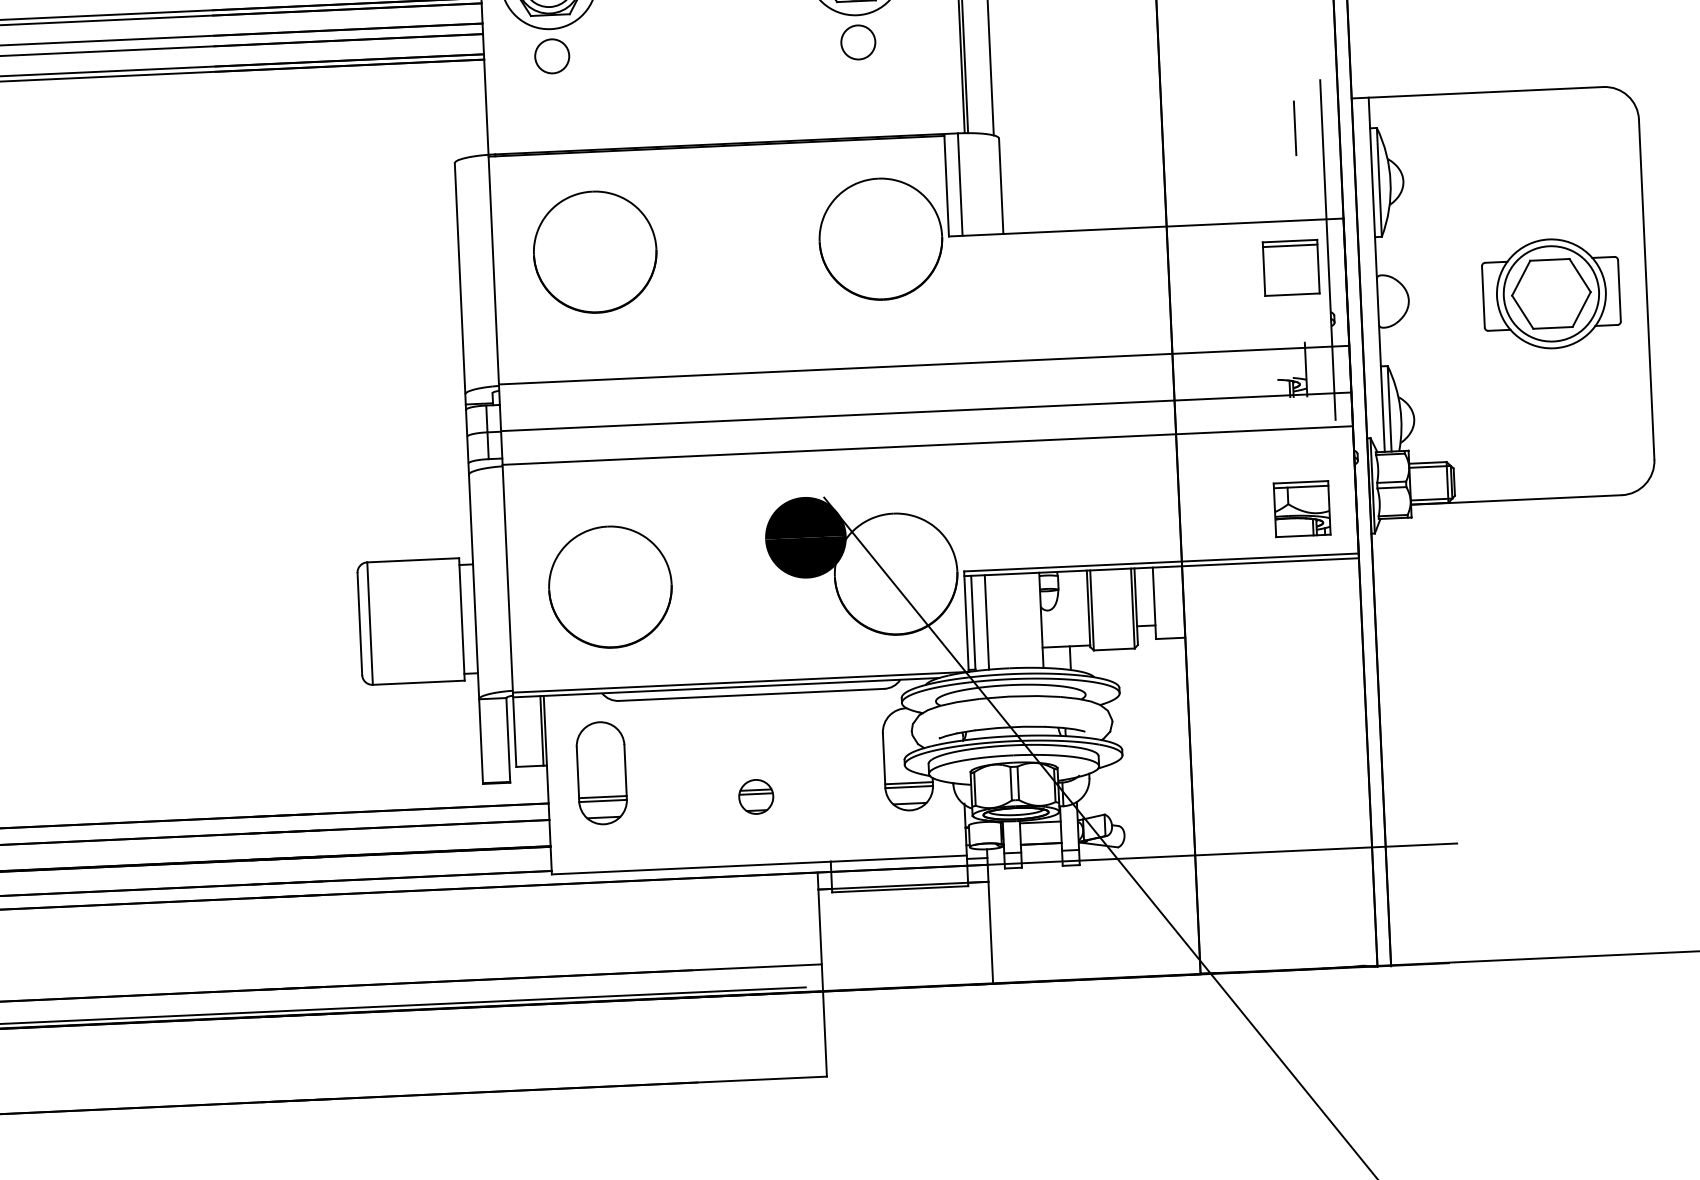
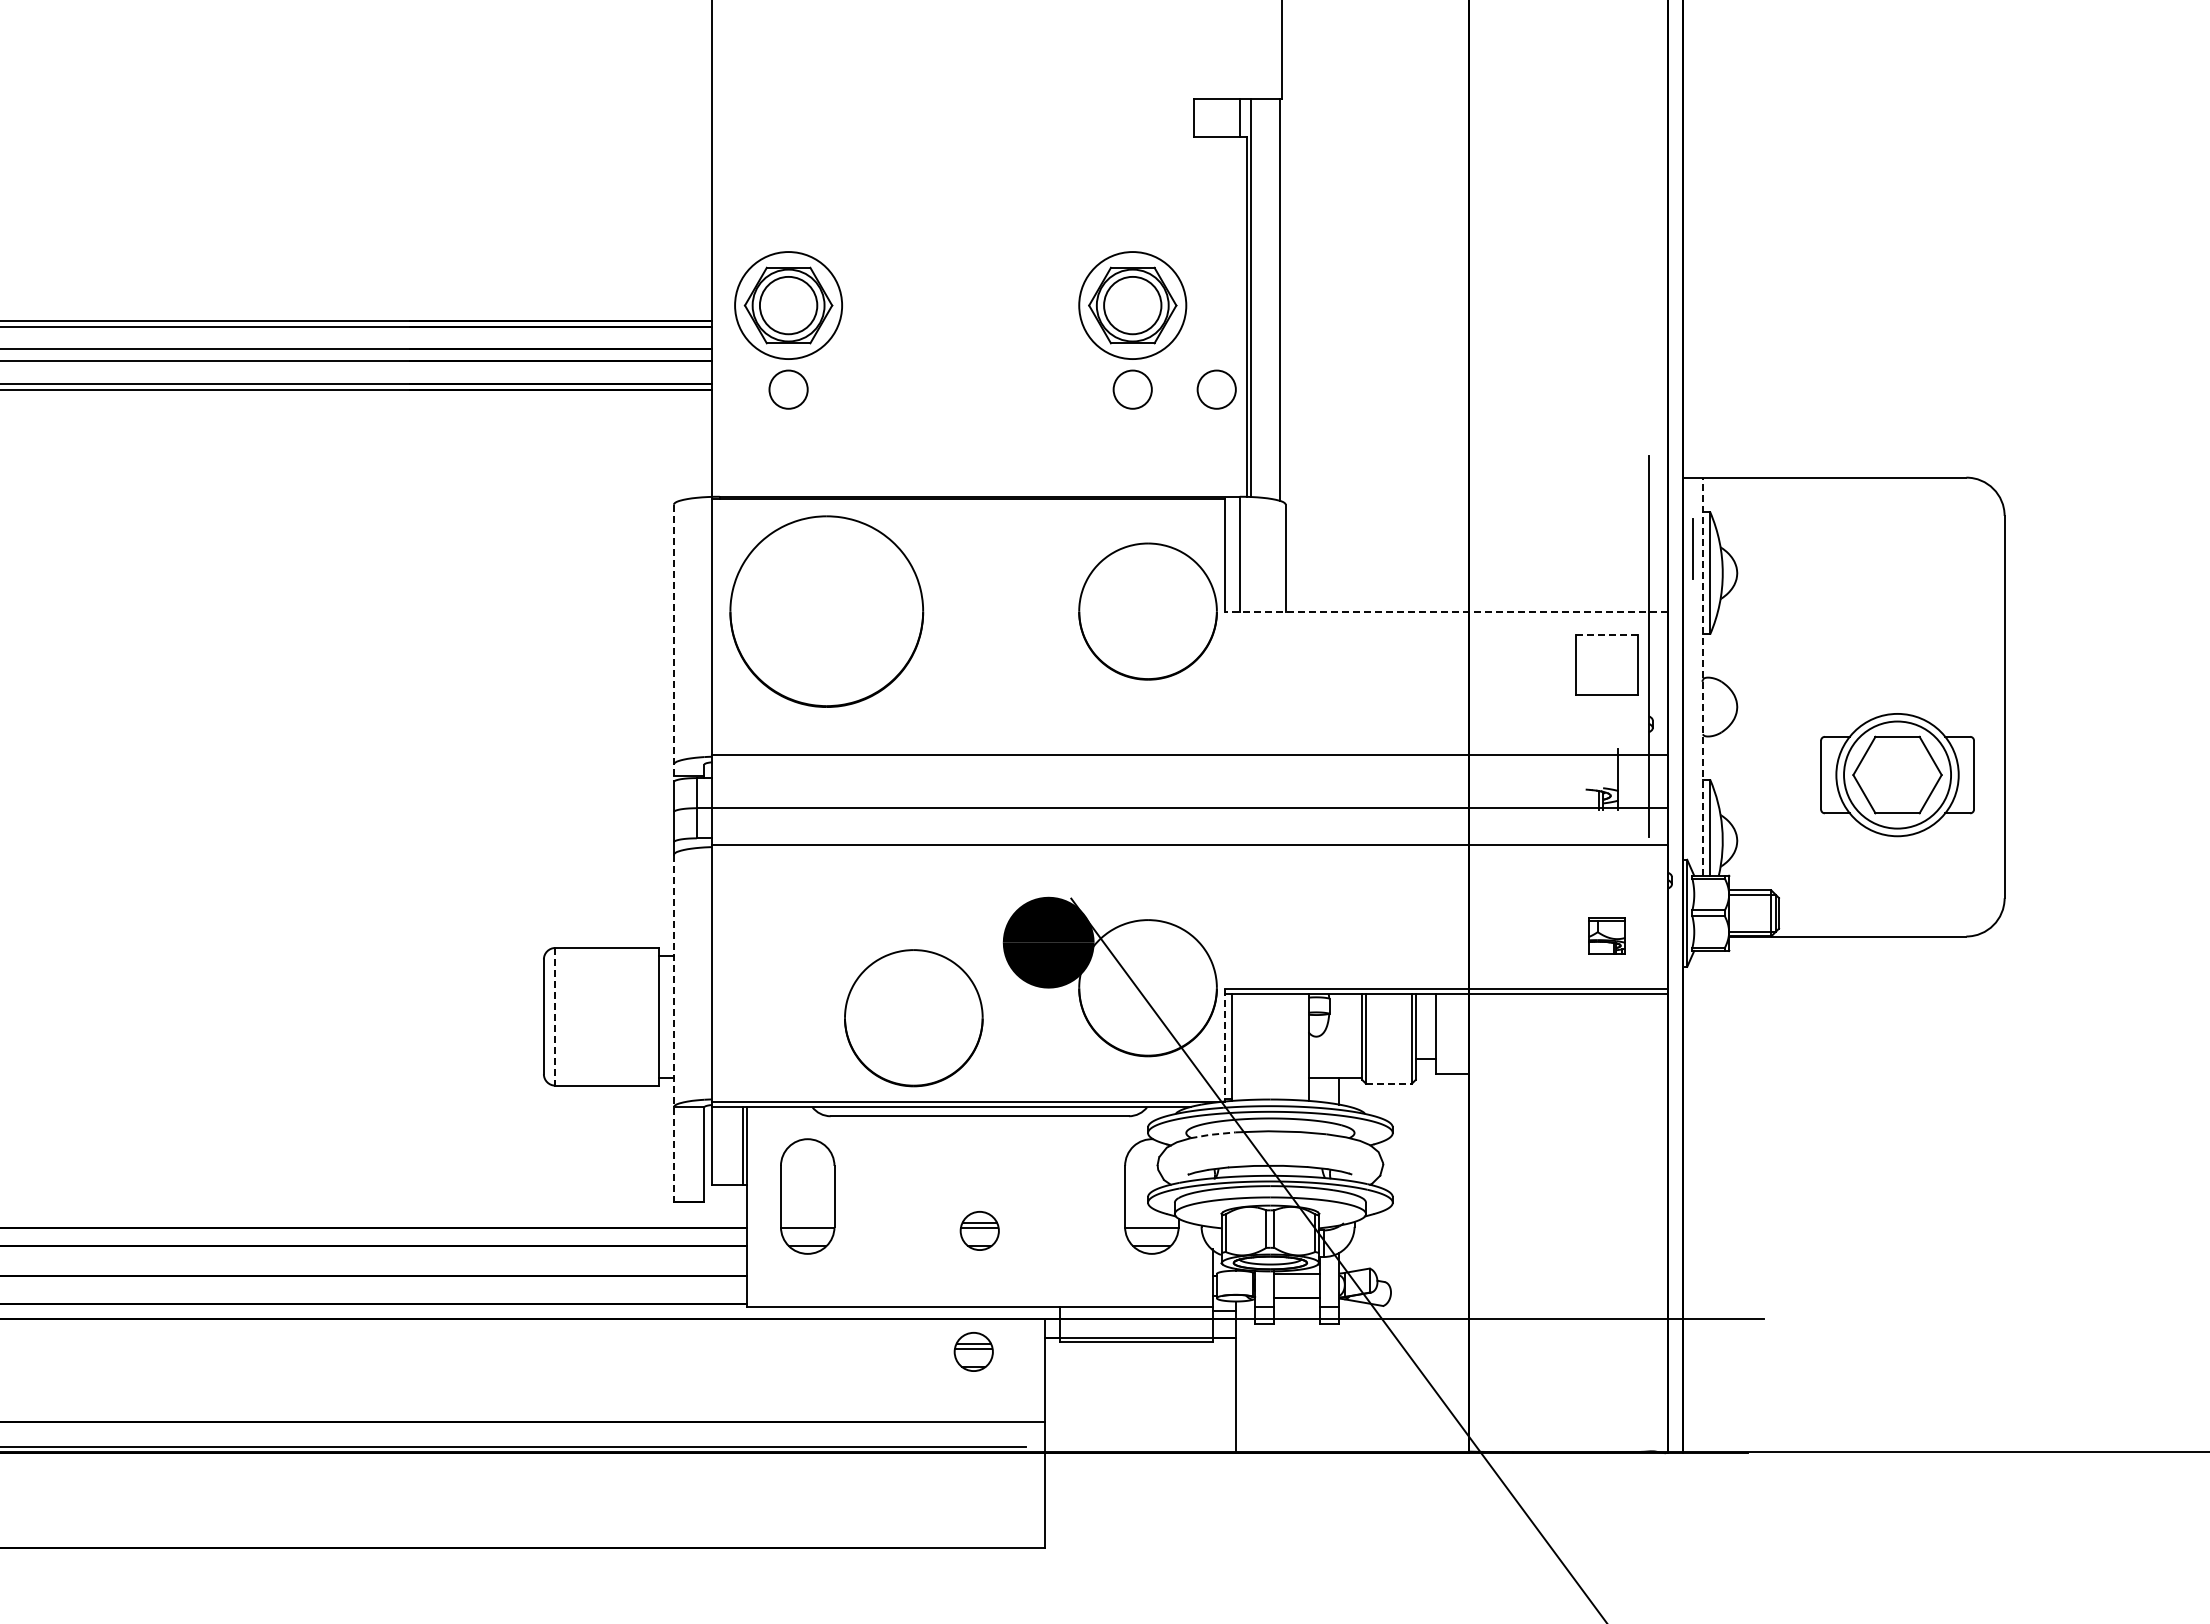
circle: (932, 38) -> (1216, 389), added
line: (1294, 127) -> (1692, 548), moved
line: (1146, 227) -> (1446, 611), solid -> dashed
line: (1289, 241) -> (1606, 634), solid -> dashed
line: (1289, 245) -> (1606, 639), removed
part: (594, 252) -> (826, 611), size x1.4
line: (1376, 274) -> (1702, 676), solid -> dashed
line: (460, 286) -> (673, 643), solid -> dashed
part: (1551, 294) -> (1897, 775), moved
part: (1301, 508) -> (1606, 935), size x0.6
part: (610, 587) -> (913, 1018), moved
line: (966, 622) -> (1224, 1045), solid -> dashed
line: (986, 622) -> (1247, 1046), removed
line: (370, 623) -> (555, 1016), solid -> dashed
line: (475, 629) -> (673, 1028), solid -> dashed
line: (1113, 649) -> (1388, 1083), solid -> dashed
line: (959, 701) -> (1212, 1134), solid -> dashed
line: (908, 783) -> (1151, 1223), removed
line: (602, 797) -> (807, 1223), removed
part: (755, 904) -> (973, 1351), added

